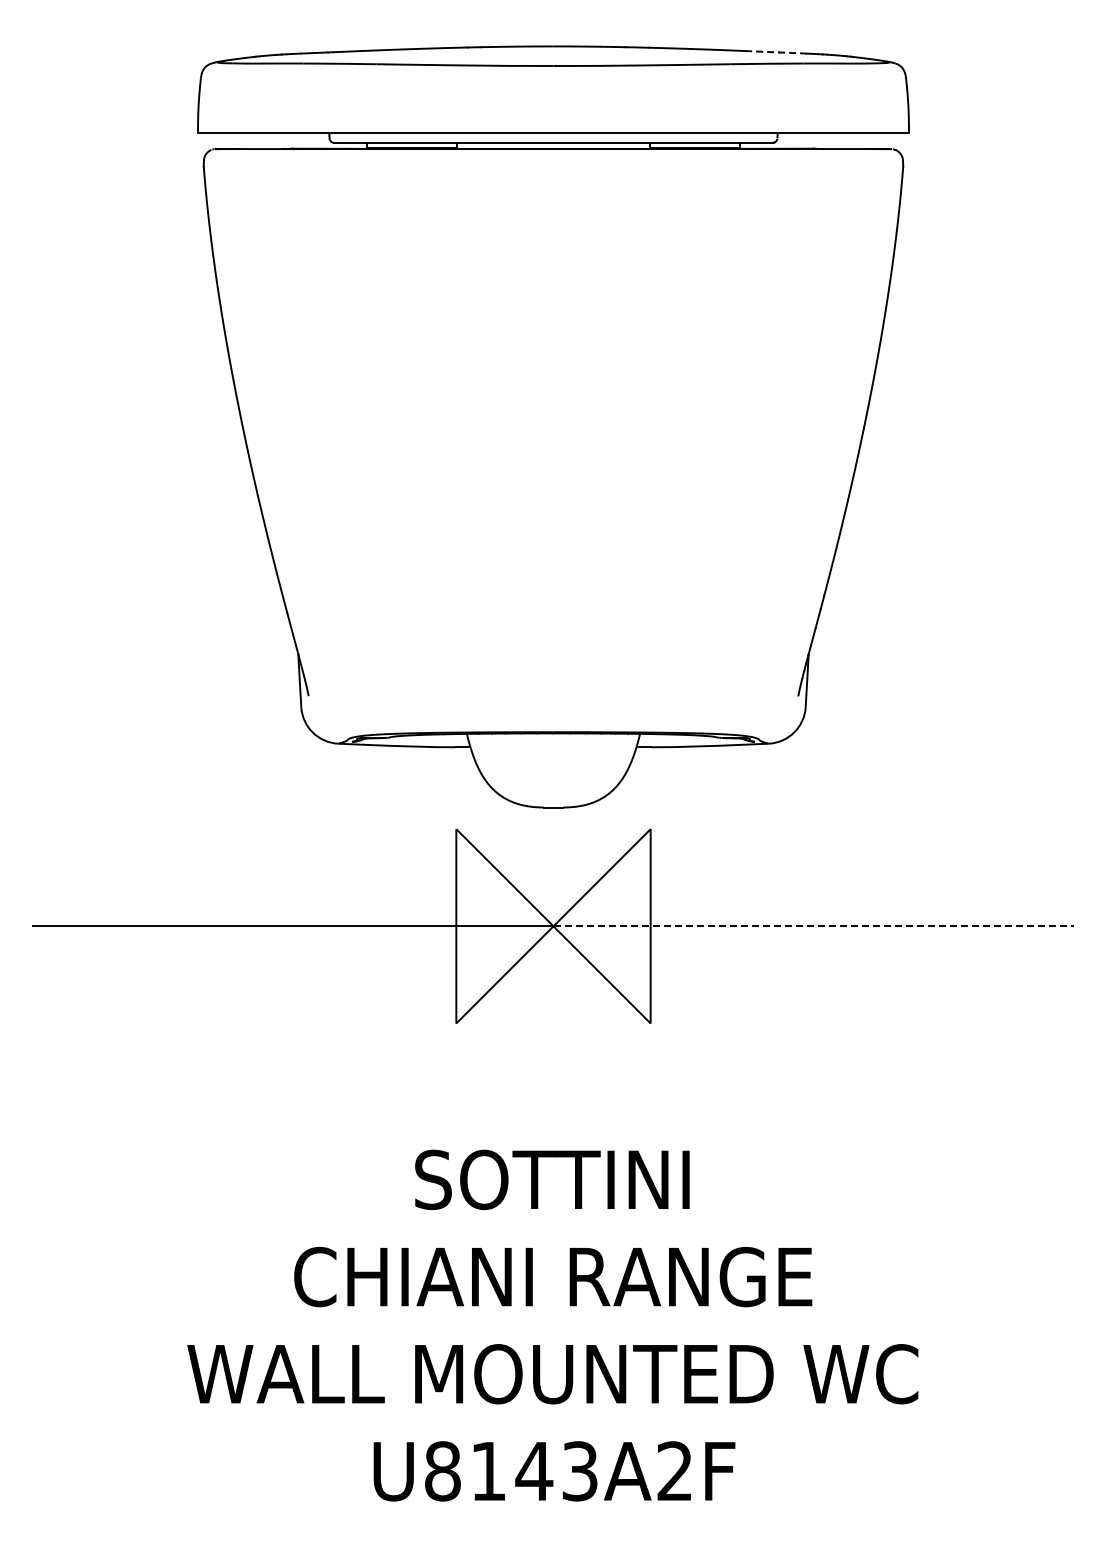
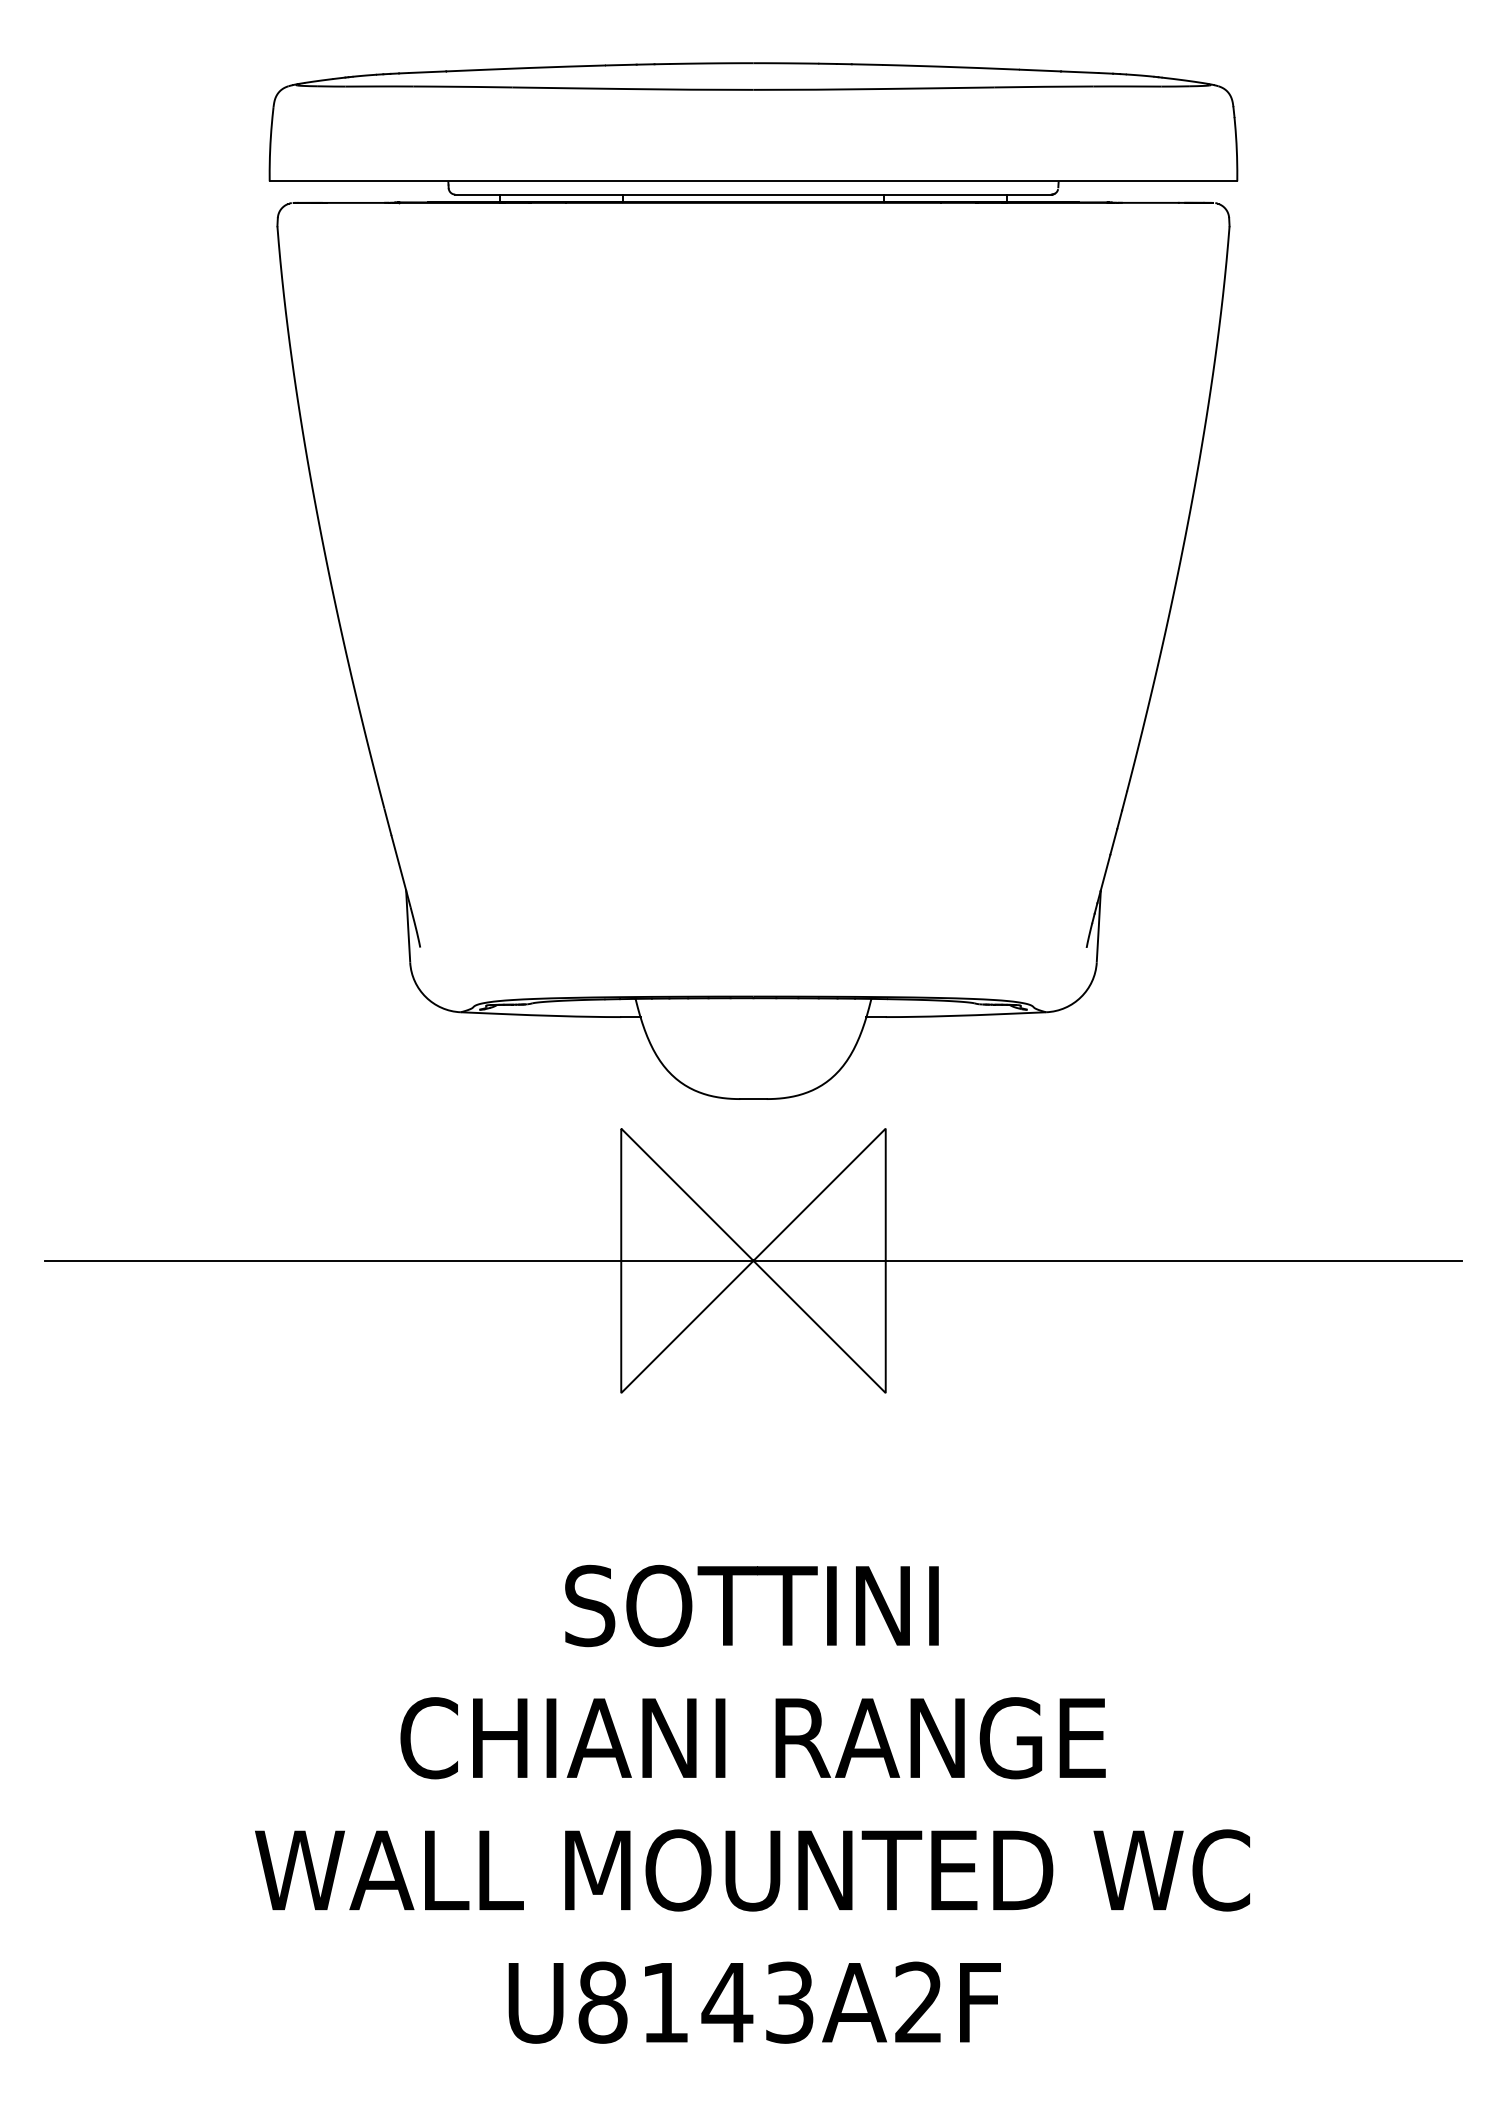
line: (778, 52) -> (1059, 71), dashed -> solid
line: (814, 926) -> (1108, 1261), dashed -> solid

